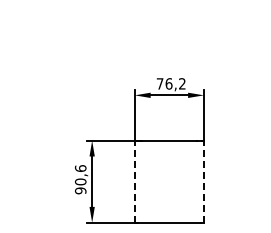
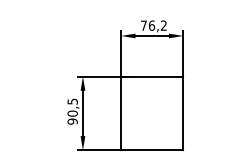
text: (80, 168) -> (72, 101), 90,6 -> 90,5
line: (134, 181) -> (120, 113), dashed -> solid
line: (203, 181) -> (182, 113), dashed -> solid

